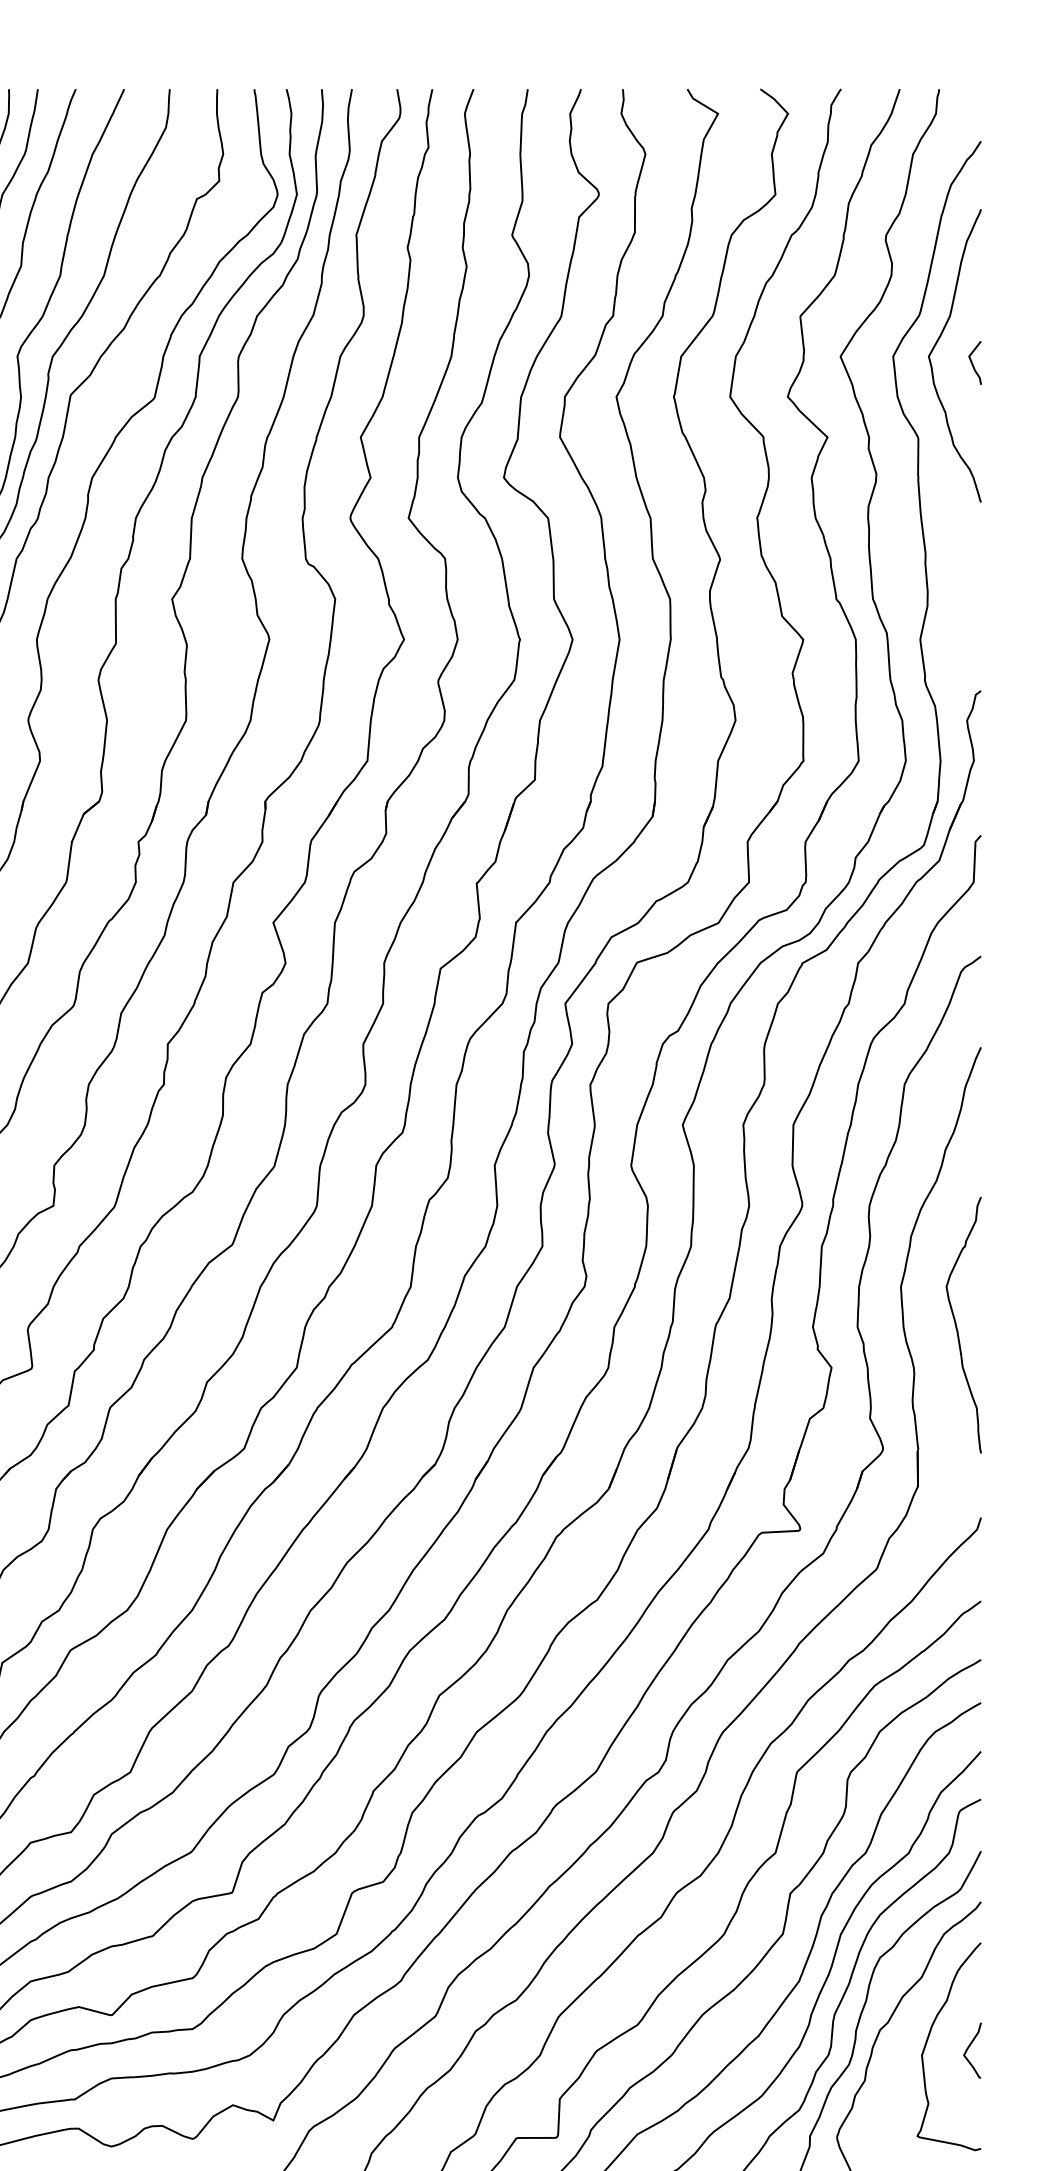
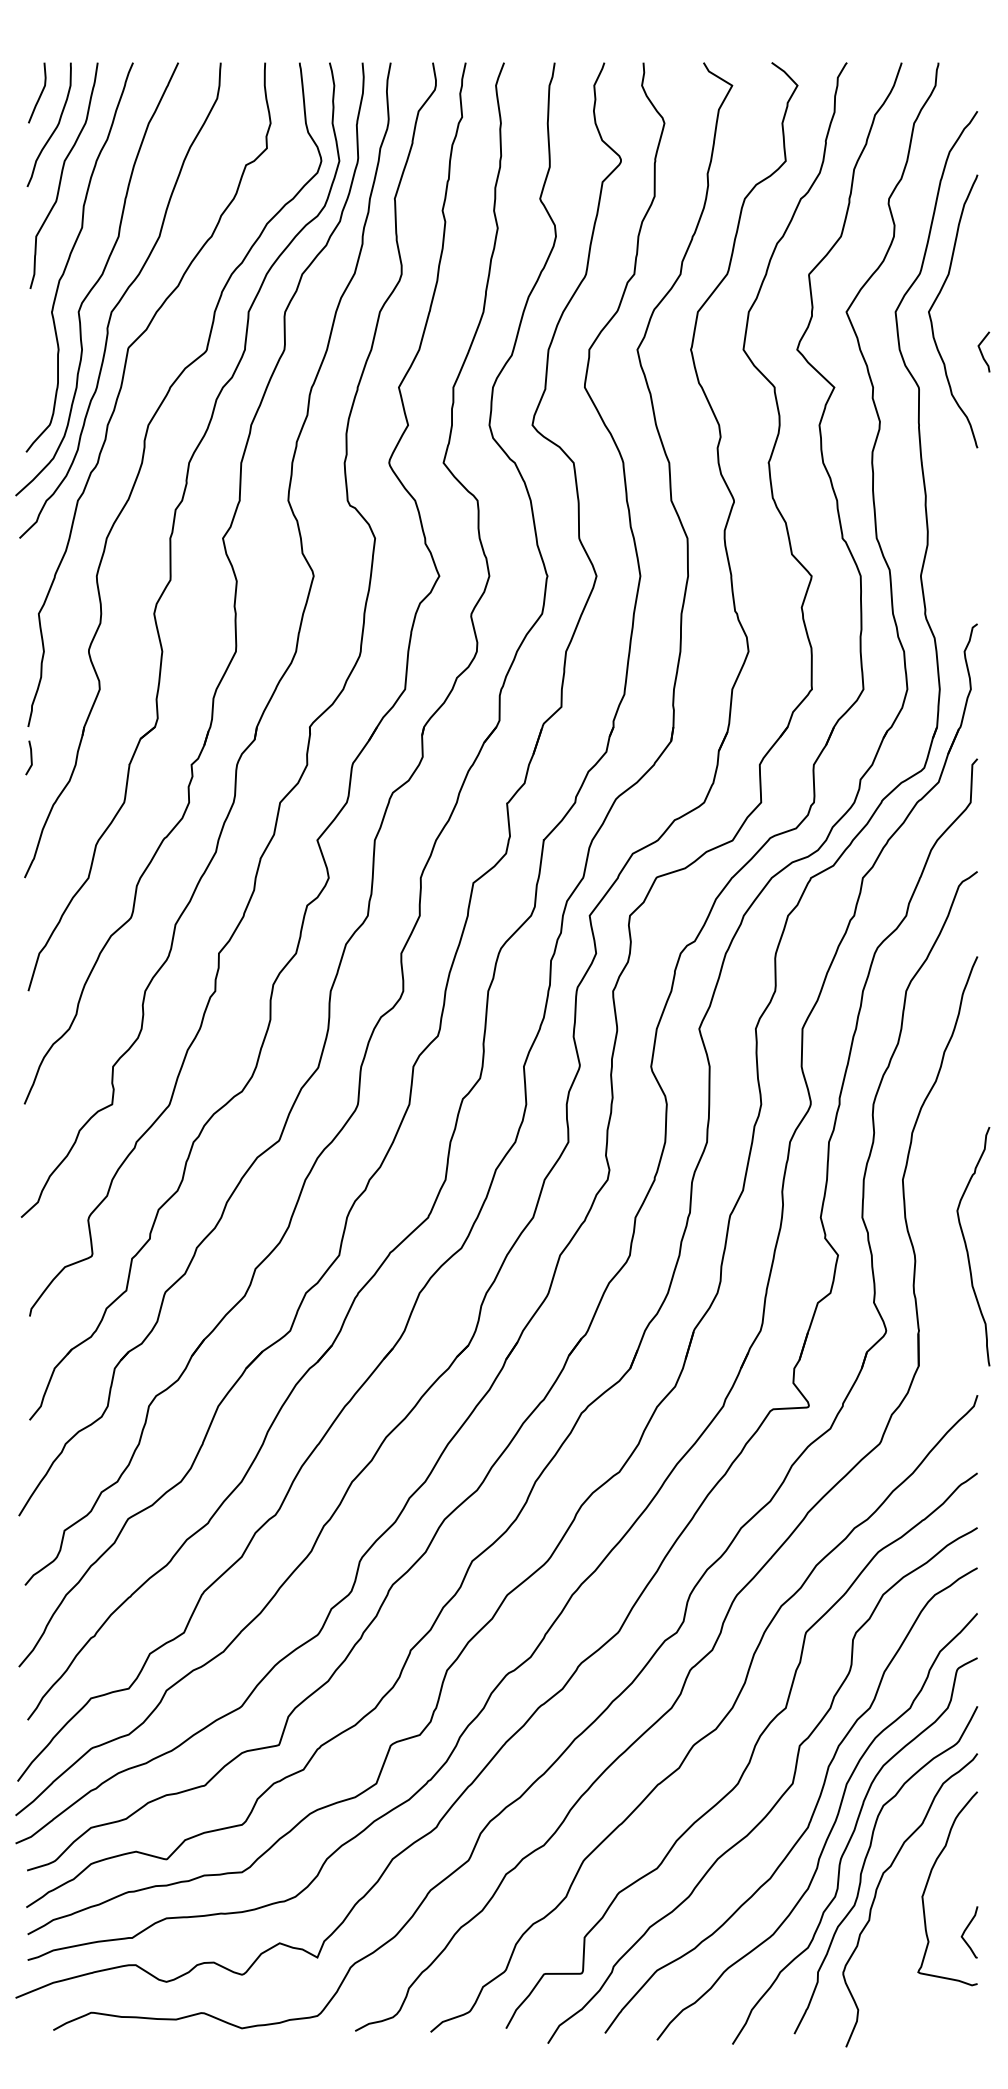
line: (973, 363) -> (982, 352), moved
curve: (957, 1326) -> (967, 1247), moved
curve: (969, 2048) -> (966, 1930), moved

